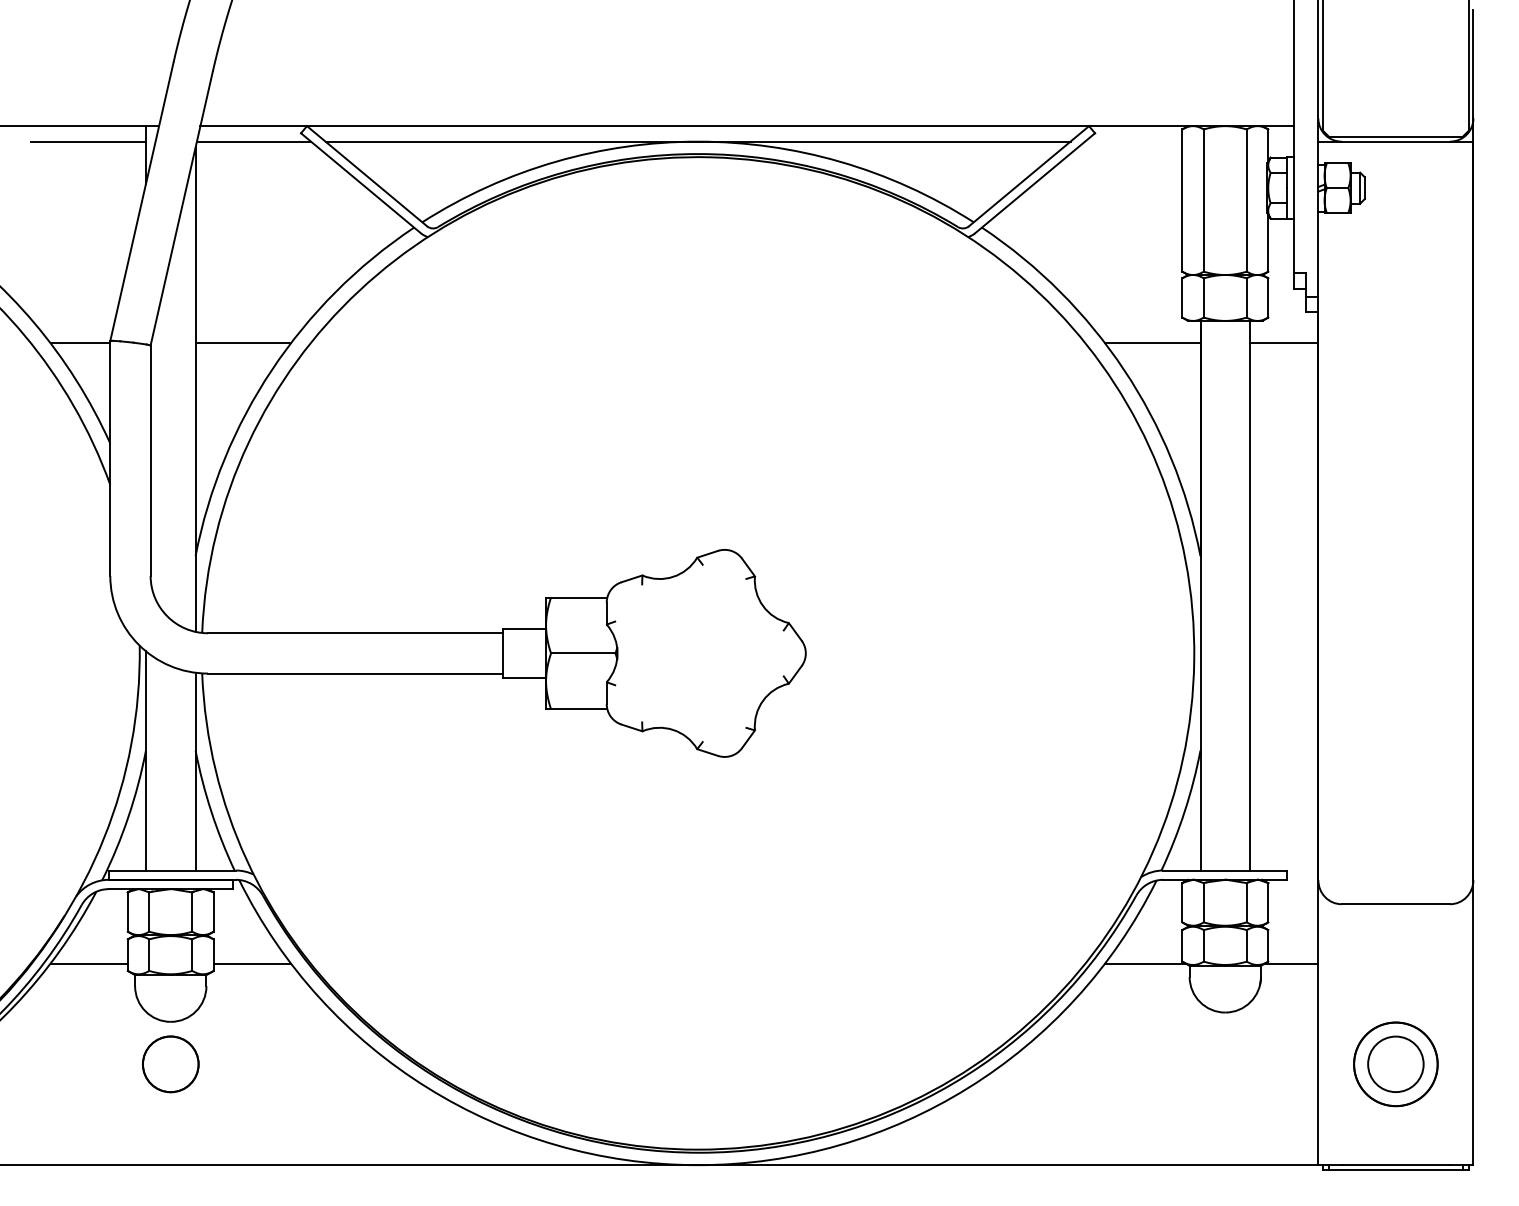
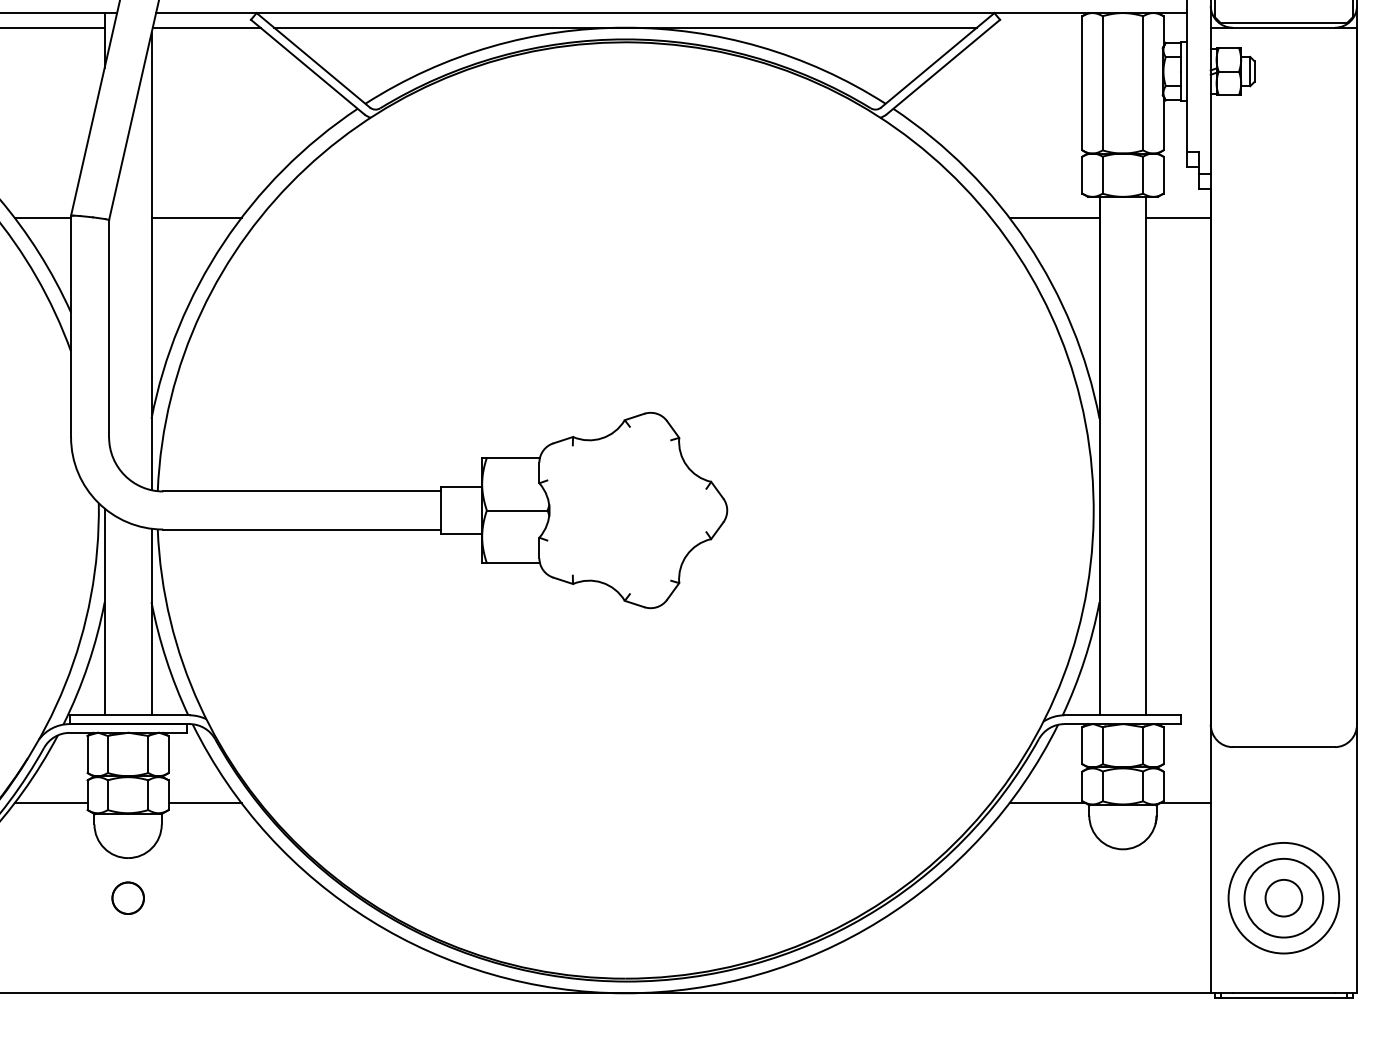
part: (170, 1064) -> (127, 898), size x0.6
circle: (1395, 1064) -> (1283, 898), size x0.7
circle: (1395, 1064) -> (1283, 898), size x1.4

